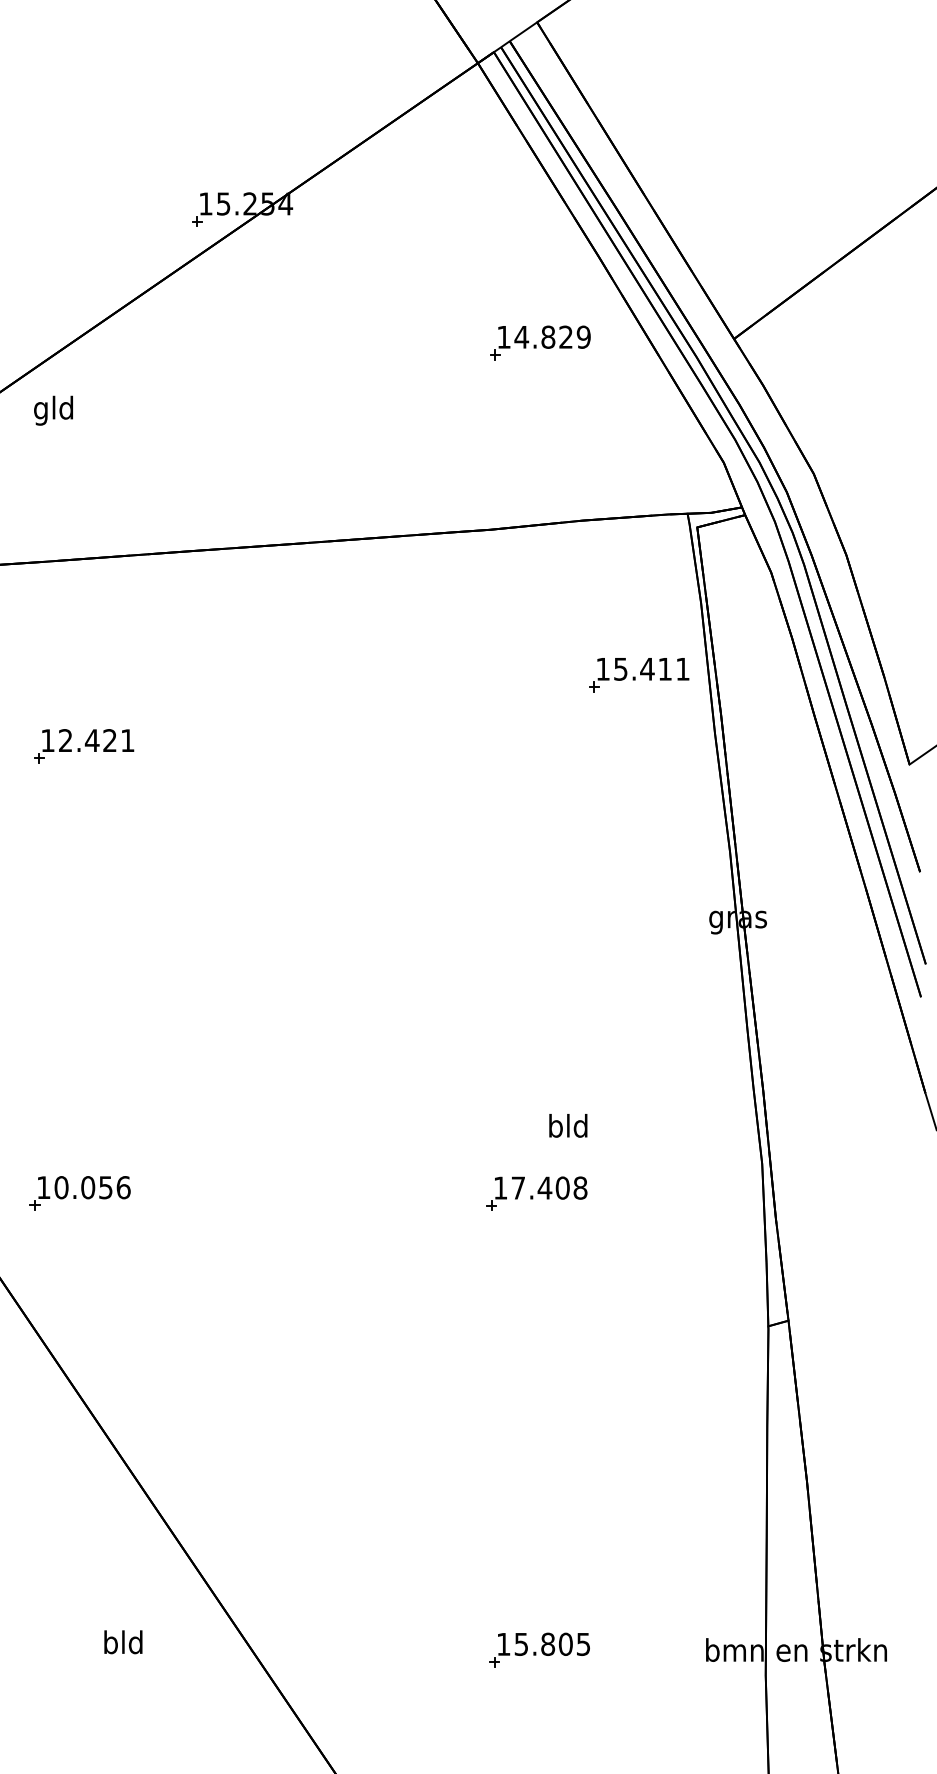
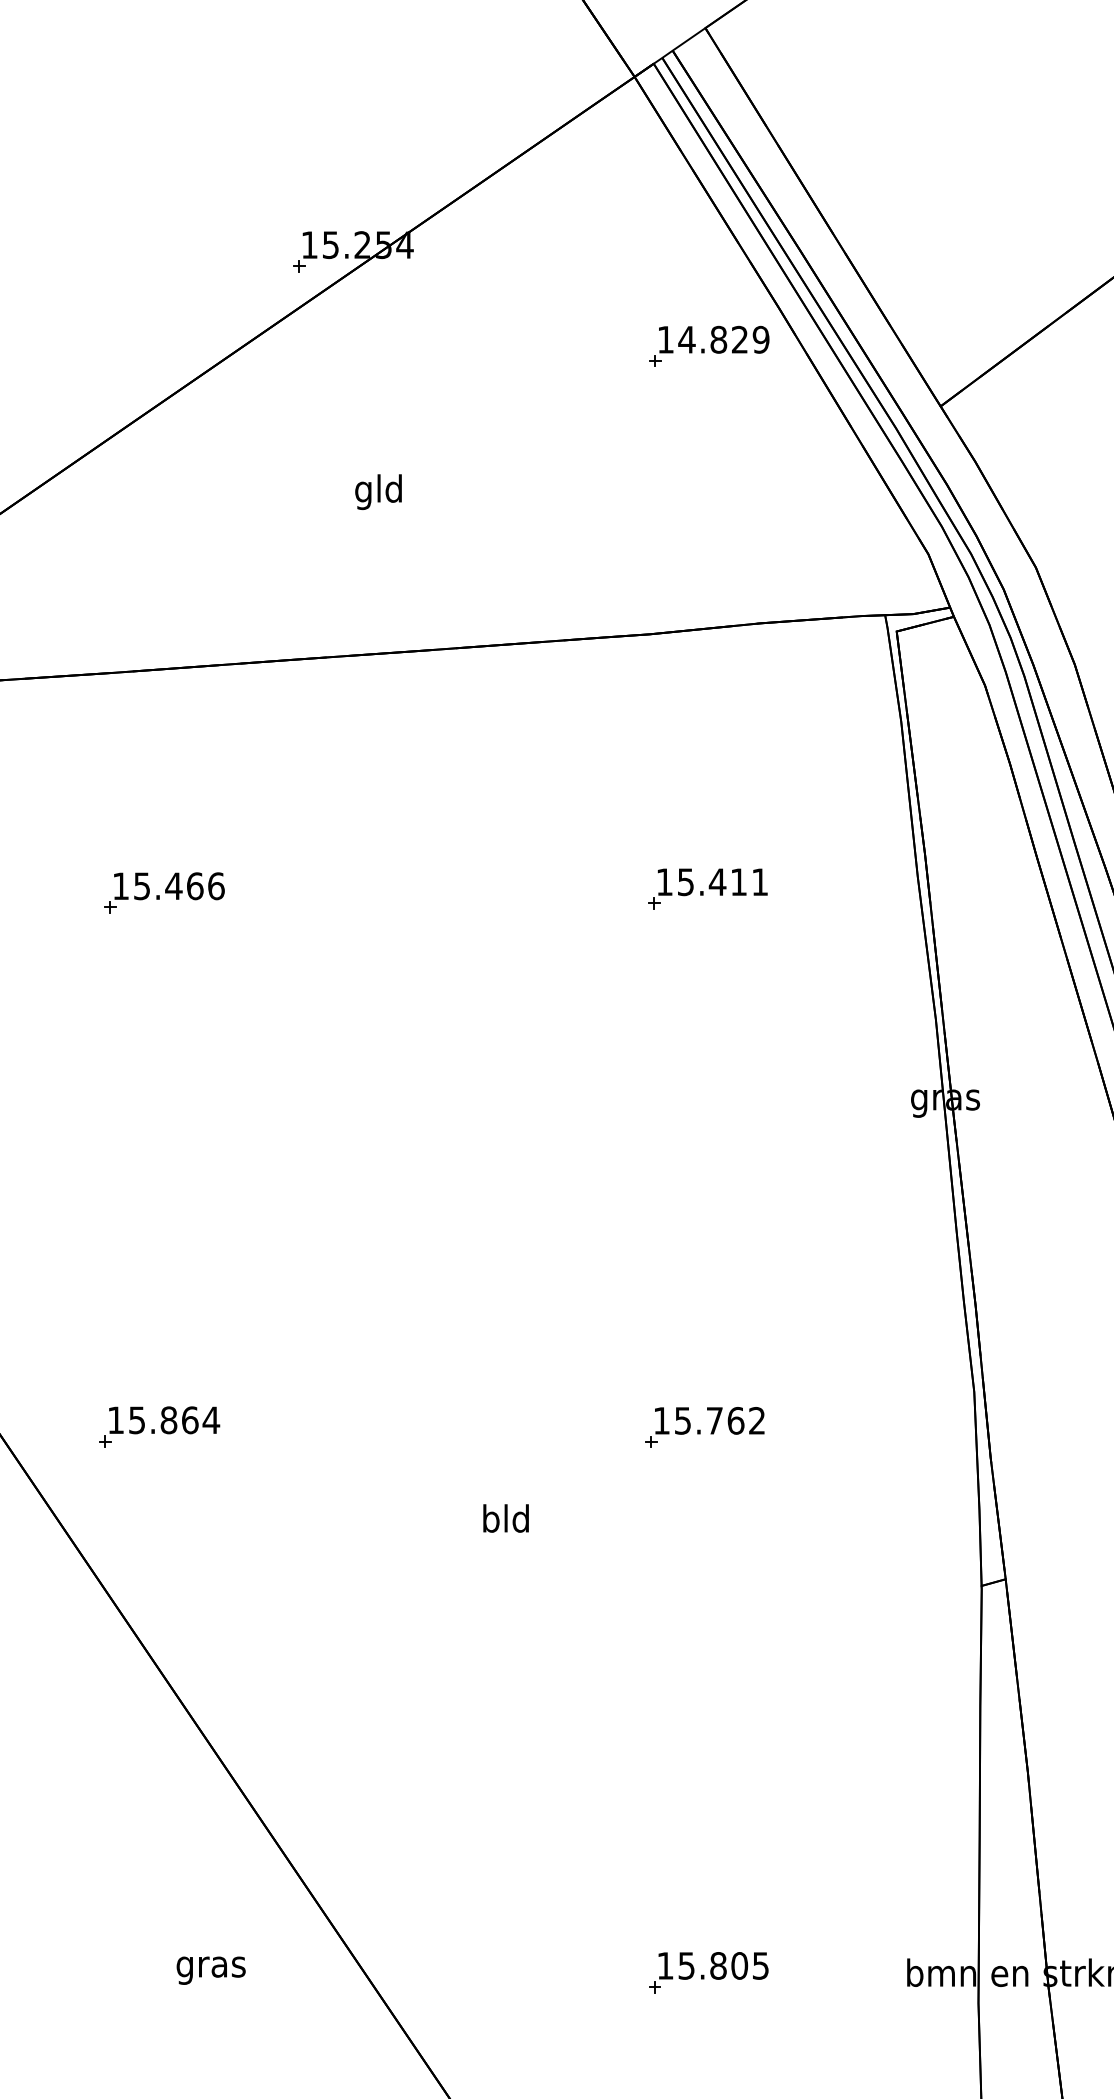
part: (540, 342) -> (709, 346), moved
text: (53, 410) -> (378, 491), moved
part: (639, 675) -> (708, 889), moved
text: (96, 740) -> (178, 886), 12.421 -> 15.466
text: (568, 1125) -> (506, 1518), moved
text: (92, 1187) -> (174, 1420), 10.056 -> 15.864
text: (549, 1187) -> (720, 1420), 17.408 -> 15.762
text: (123, 1645) -> (211, 1967), bld -> gras

